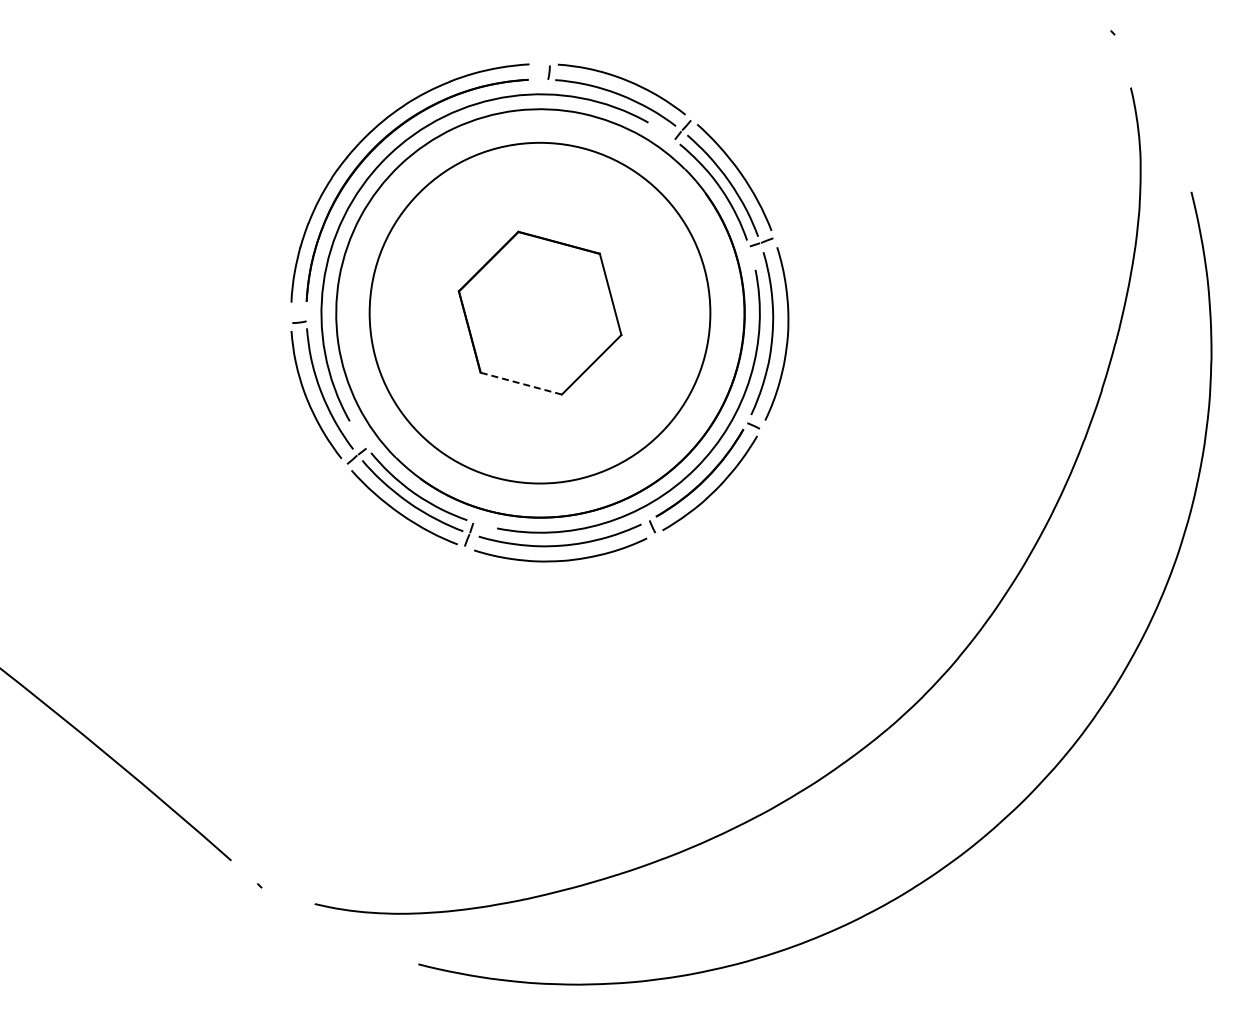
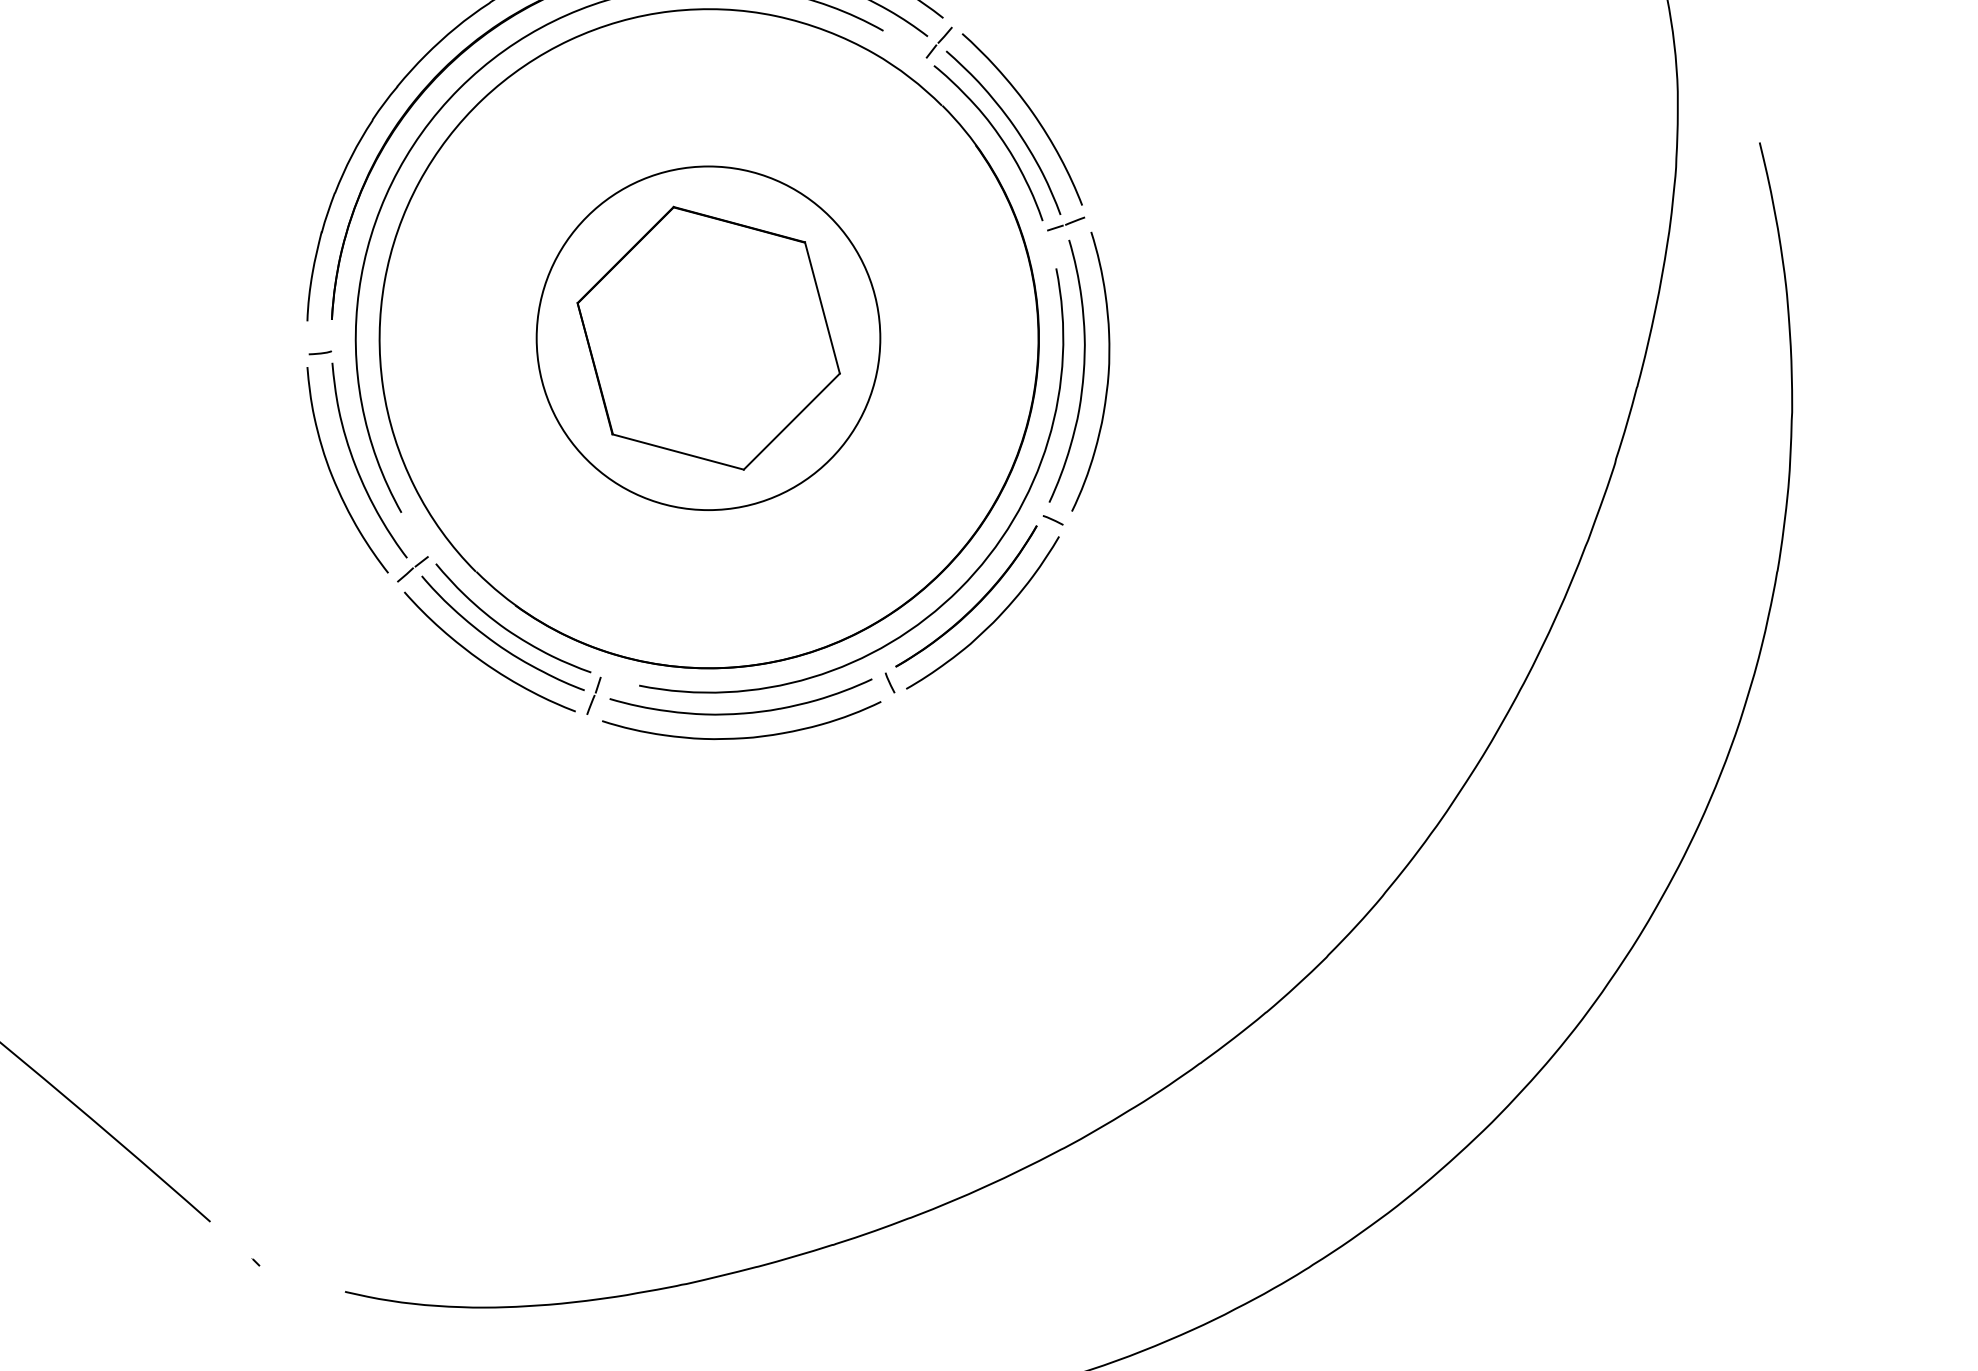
circle: (539, 312) -> (707, 337), size x0.62
line: (520, 383) -> (677, 451), dashed -> solid

